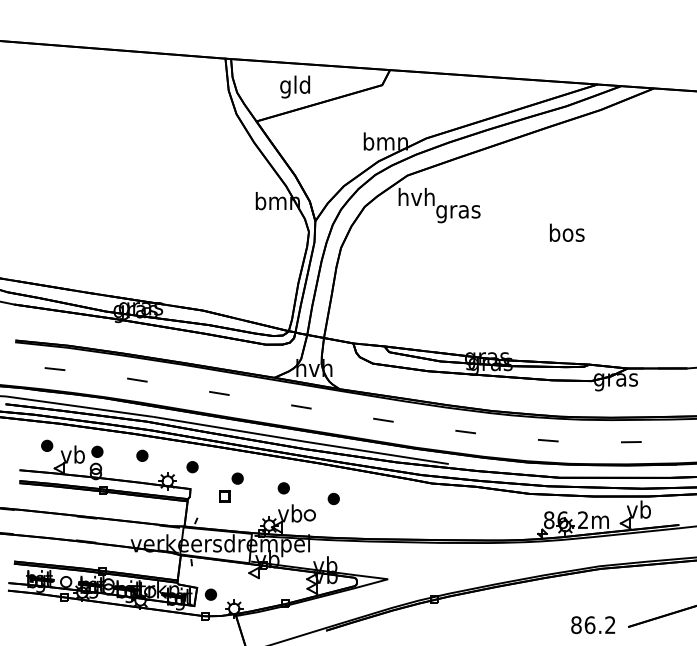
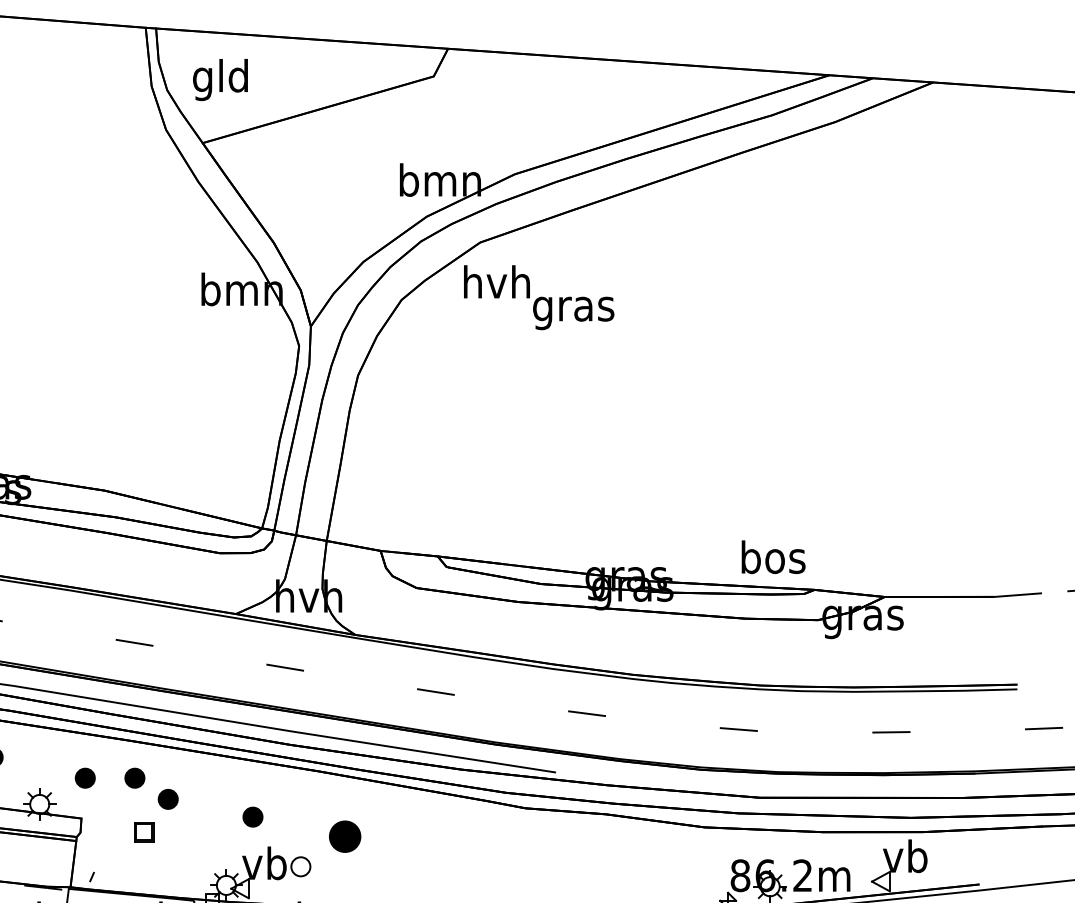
text: (294, 86) -> (219, 78), moved
text: (567, 232) -> (774, 556), moved
part: (219, 467) -> (134, 778), added
part: (333, 498) -> (344, 835), size x1.6

